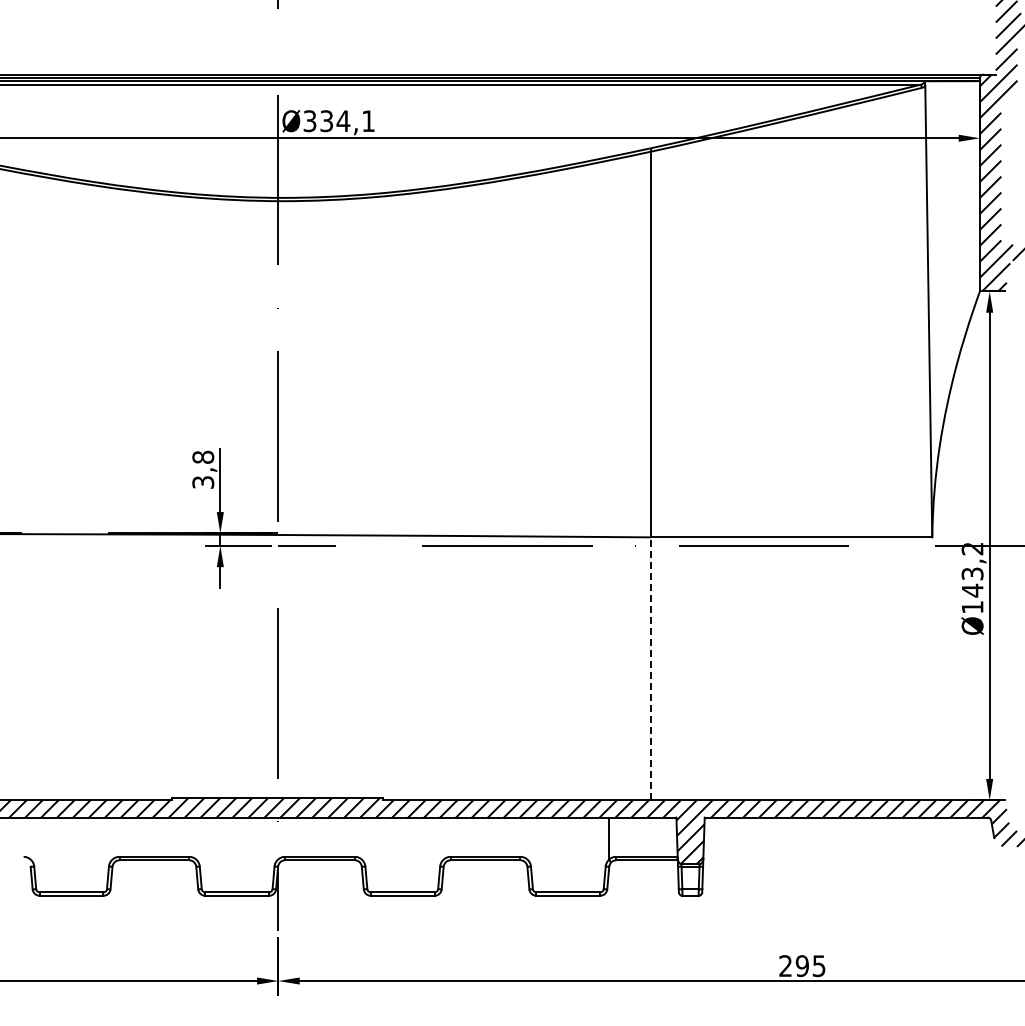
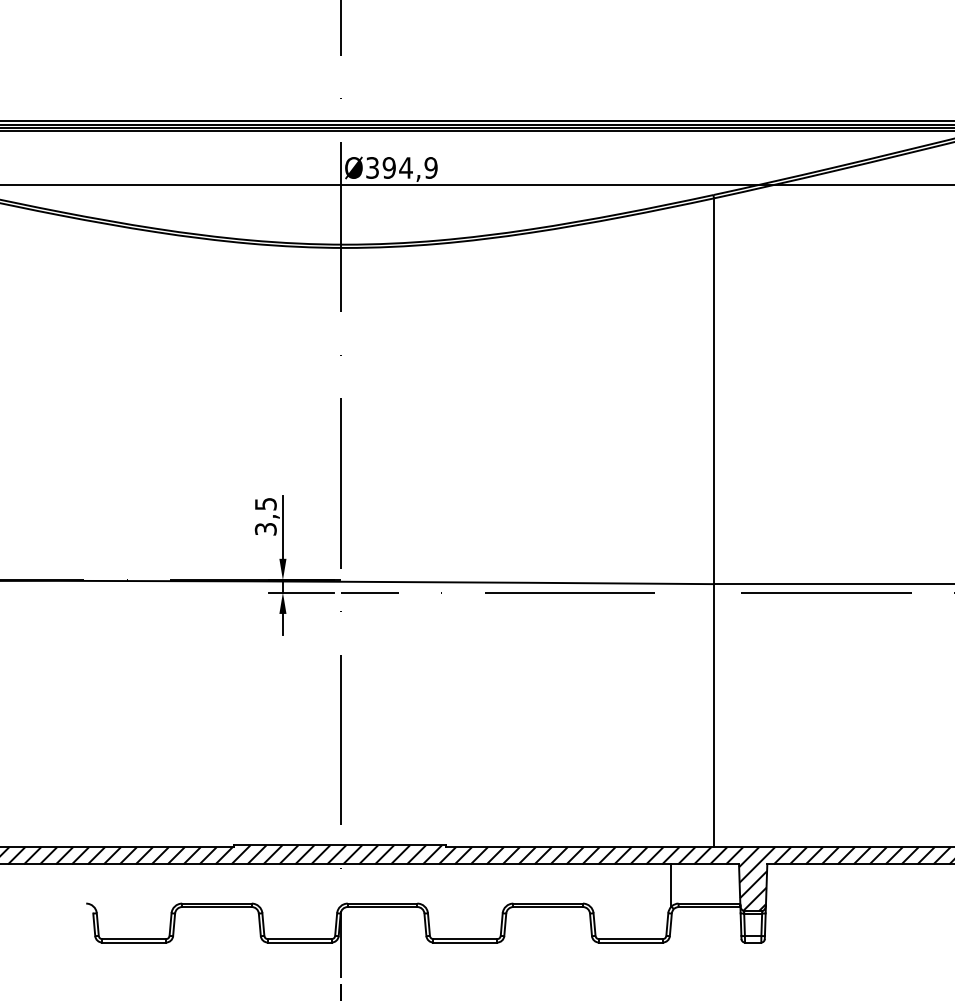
text: (347, 121) -> (410, 168), Ø334,1 -> Ø394,9
text: (203, 456) -> (266, 503), 3,8 -> 3,5
line: (651, 668) -> (714, 715), dashed -> solid

